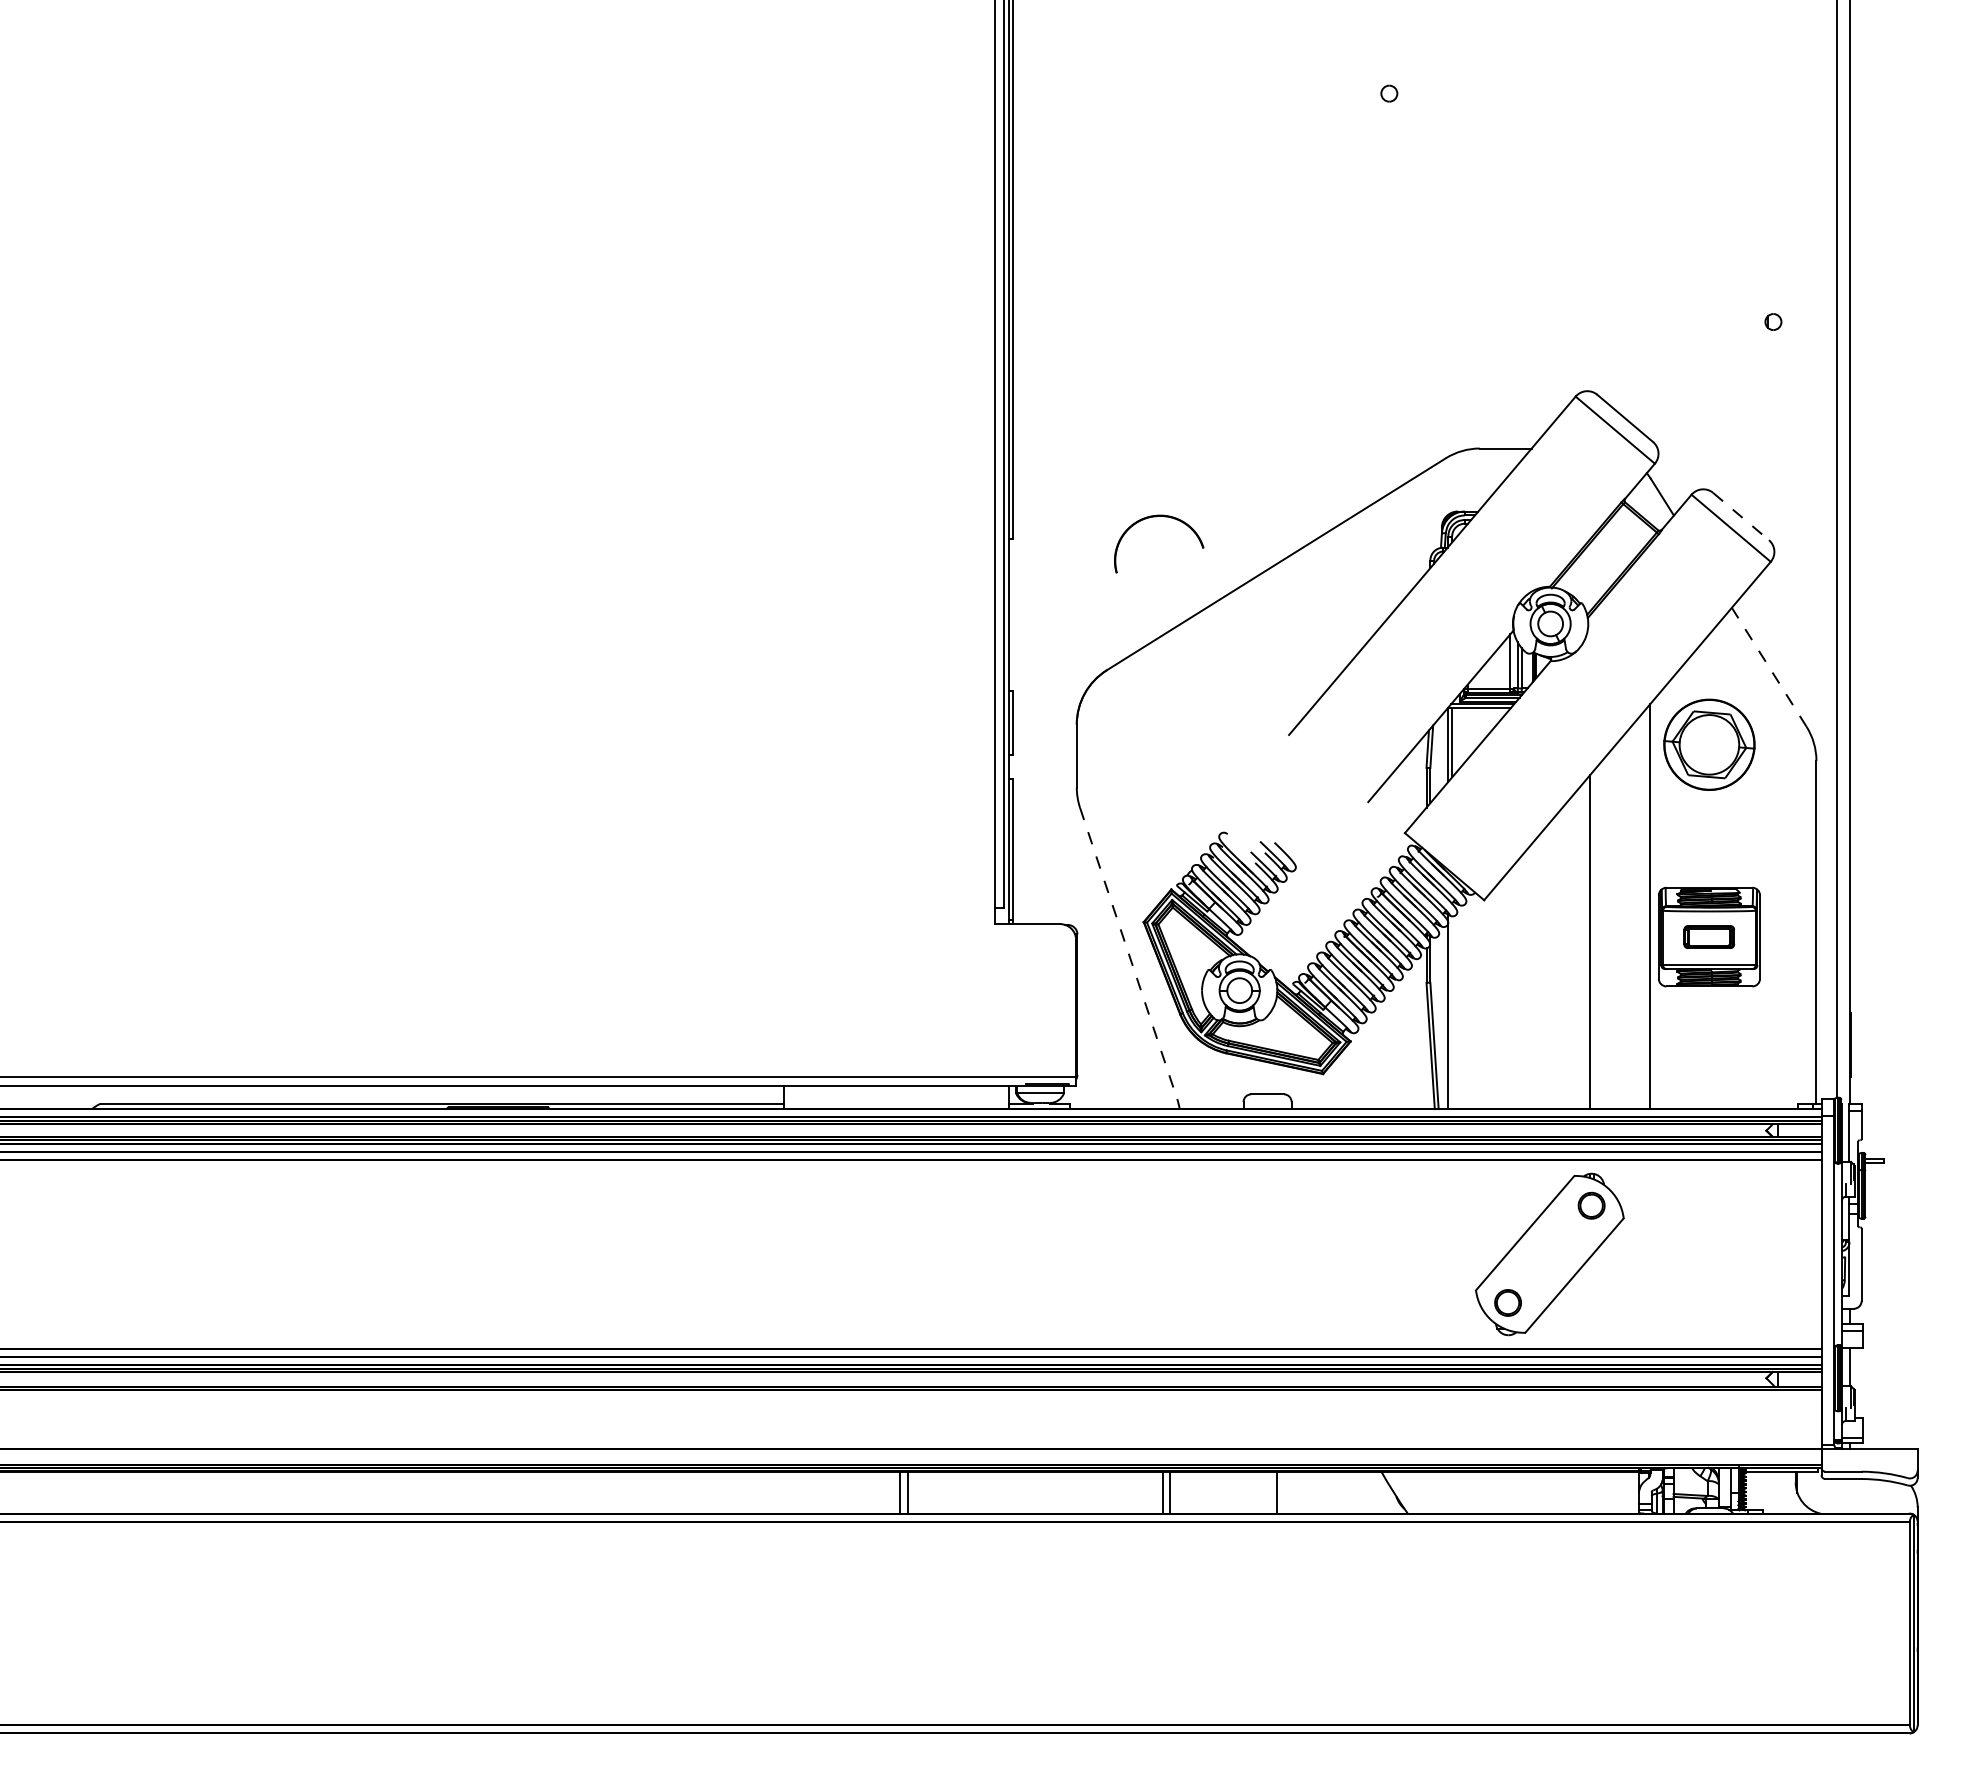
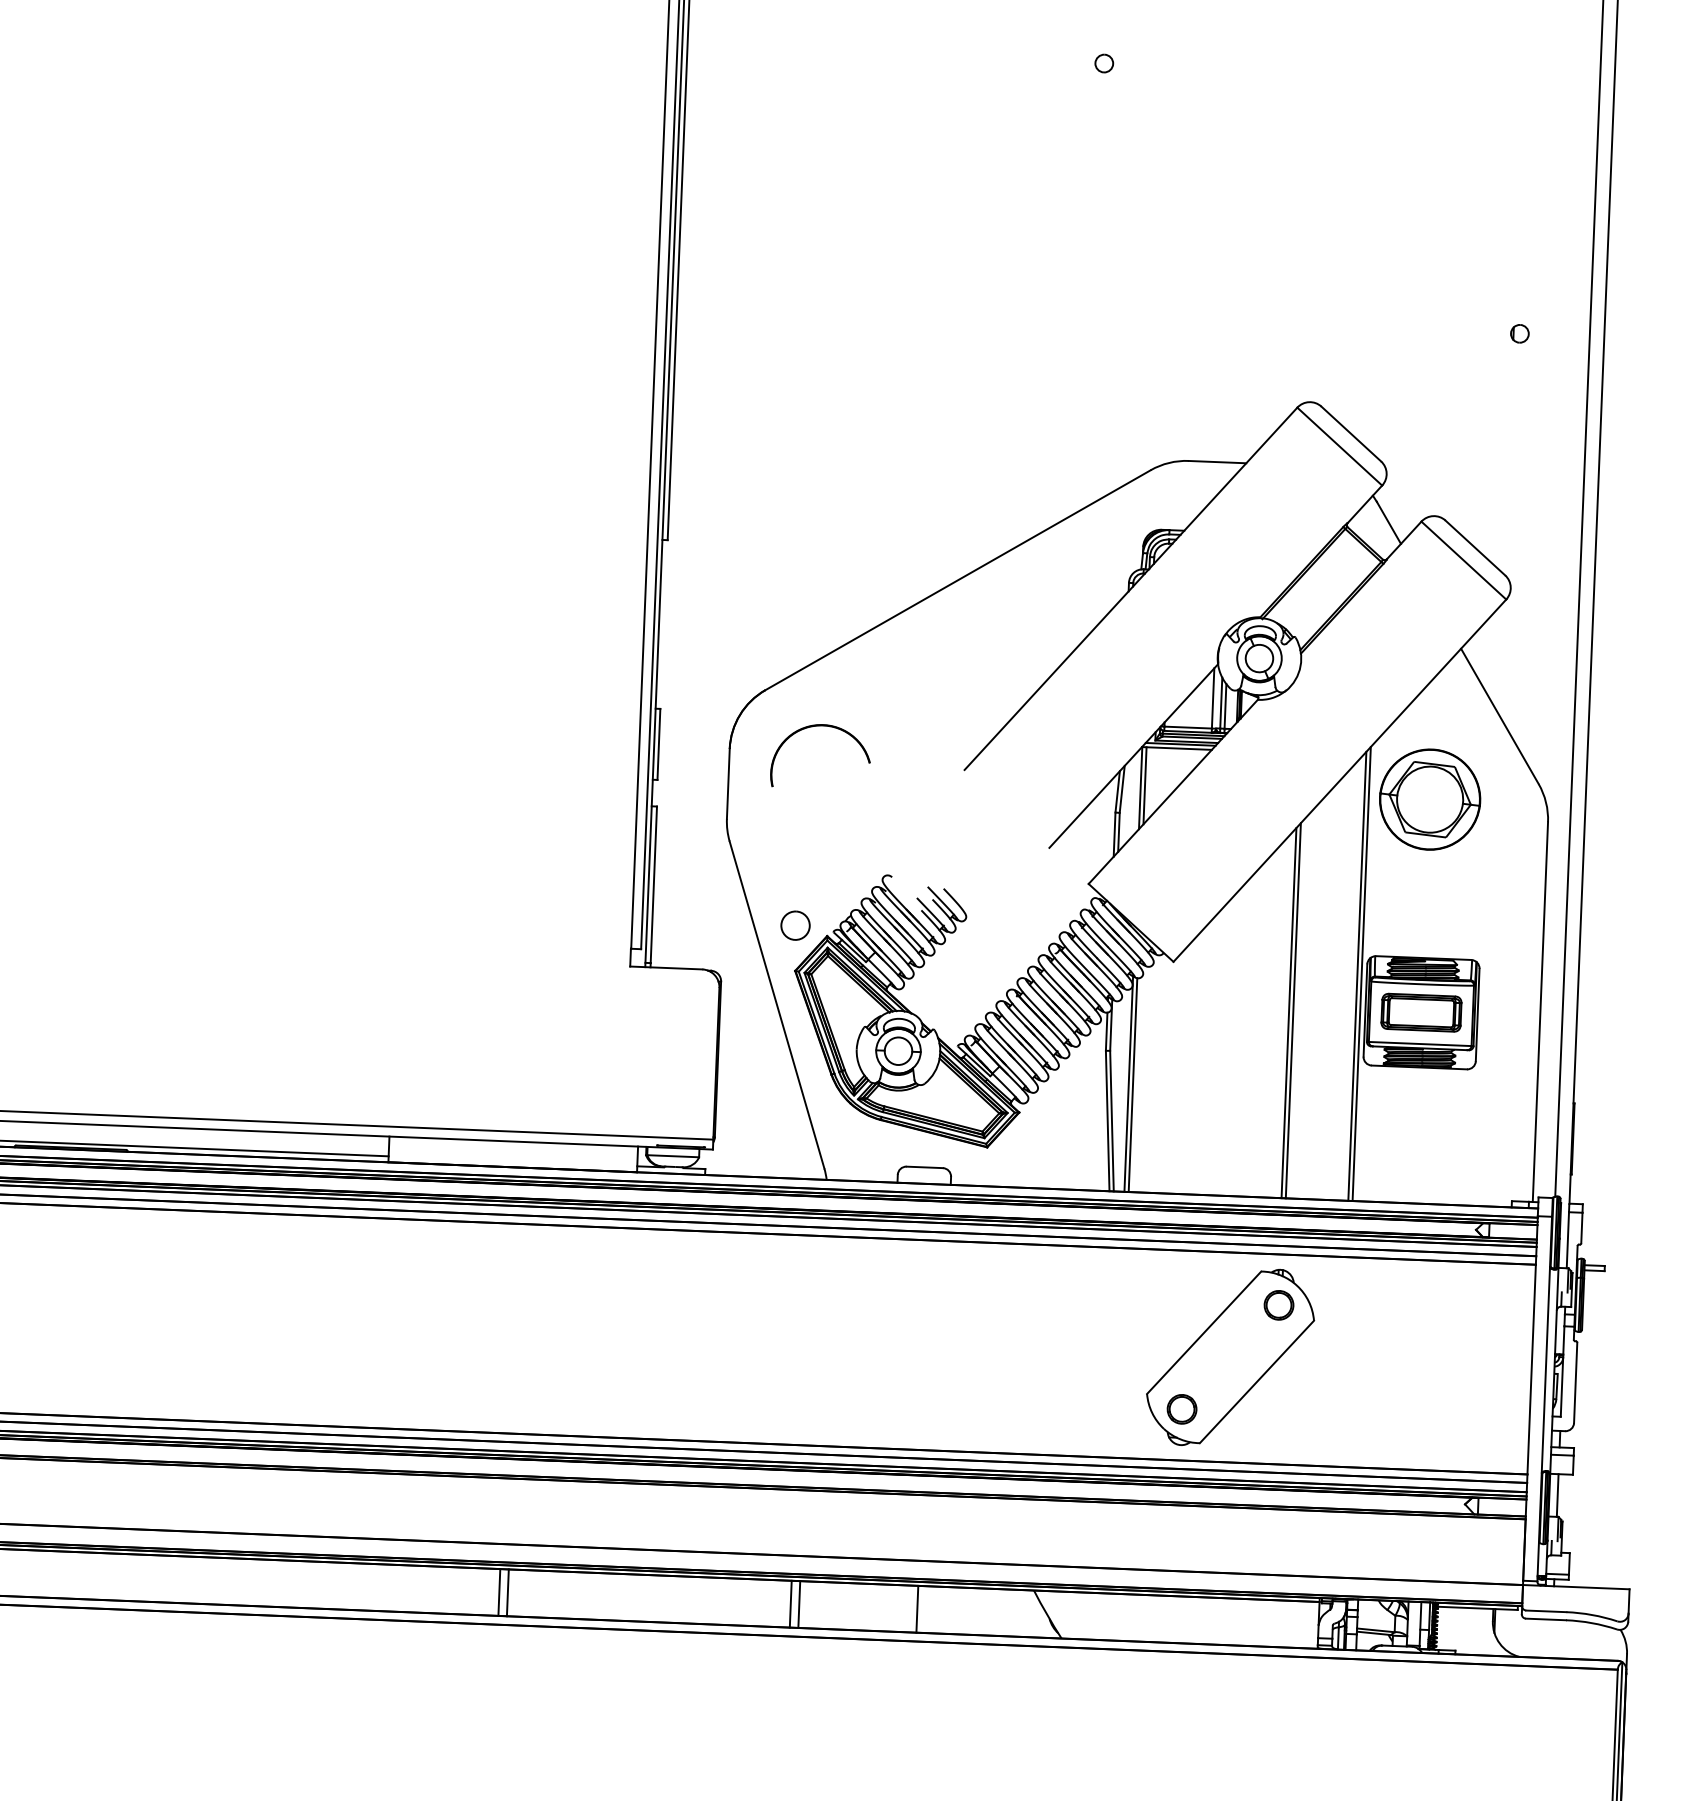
line: (1741, 516) -> (1475, 547), dashed -> solid
part: (1156, 517) -> (819, 726), moved
line: (1768, 666) -> (1499, 715), dashed -> solid
part: (1142, 880) -> (795, 924), added
line: (1654, 904) -> (1362, 974), added
part: (1708, 936) -> (1420, 1012), size x1.43
line: (1593, 939) -> (1292, 1010), added
line: (1128, 953) -> (776, 1005), dashed -> solid
line: (1452, 1012) -> (1133, 1084), added

